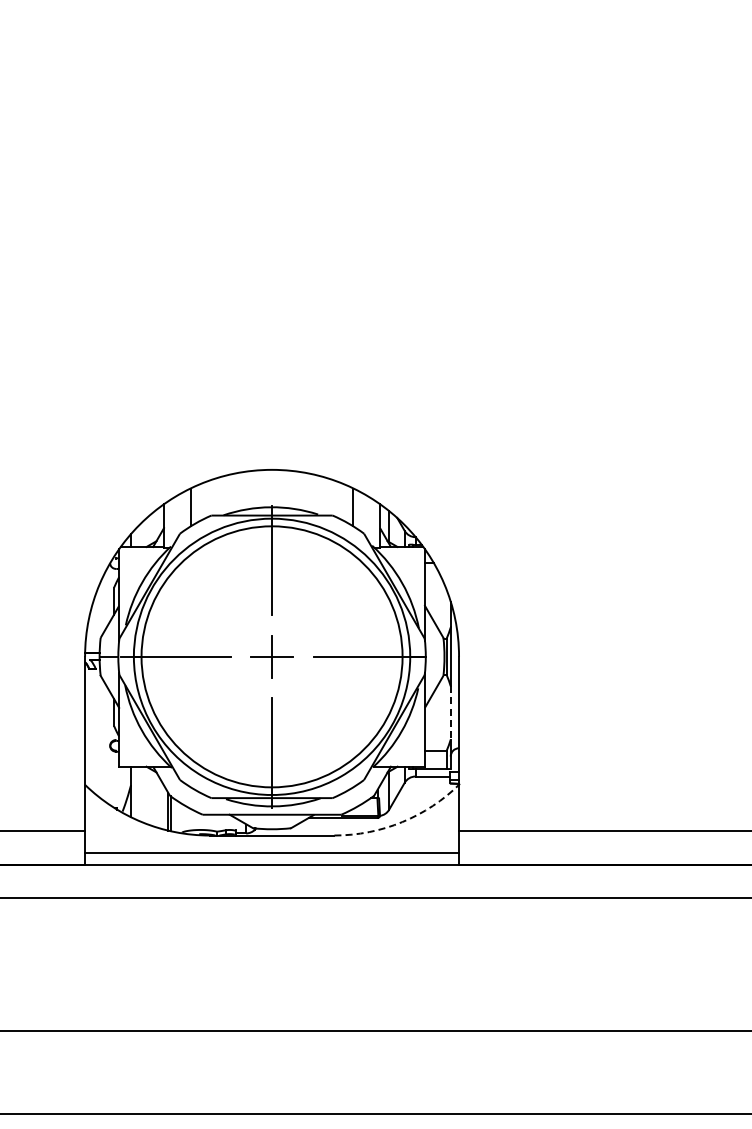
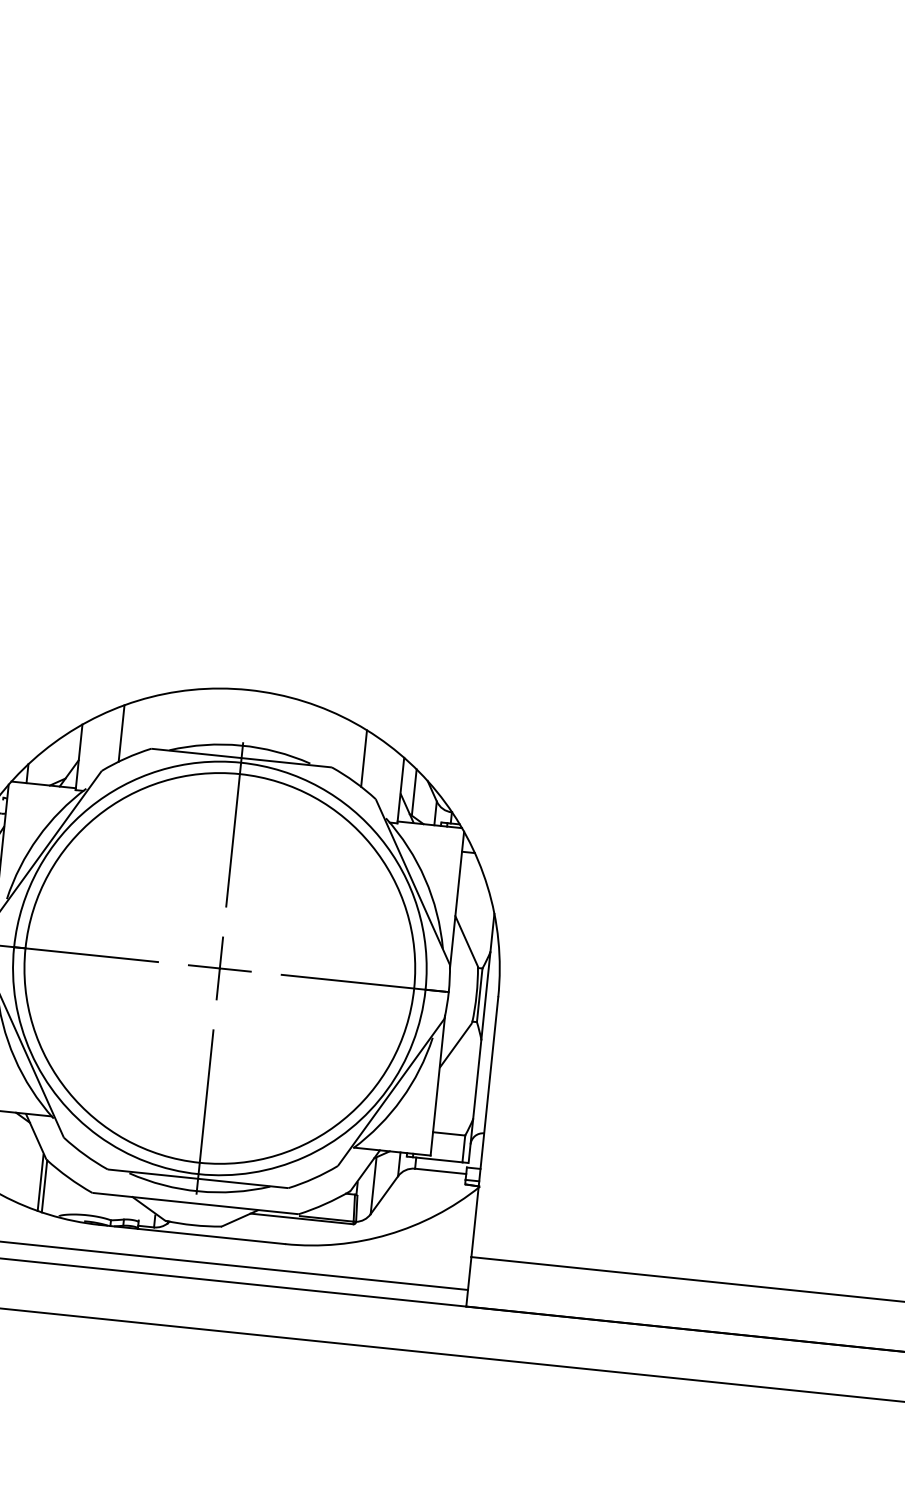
line: (450, 712) -> (476, 1078), dashed -> solid
arc: (402, 822) -> (388, 1235), dashed -> solid

